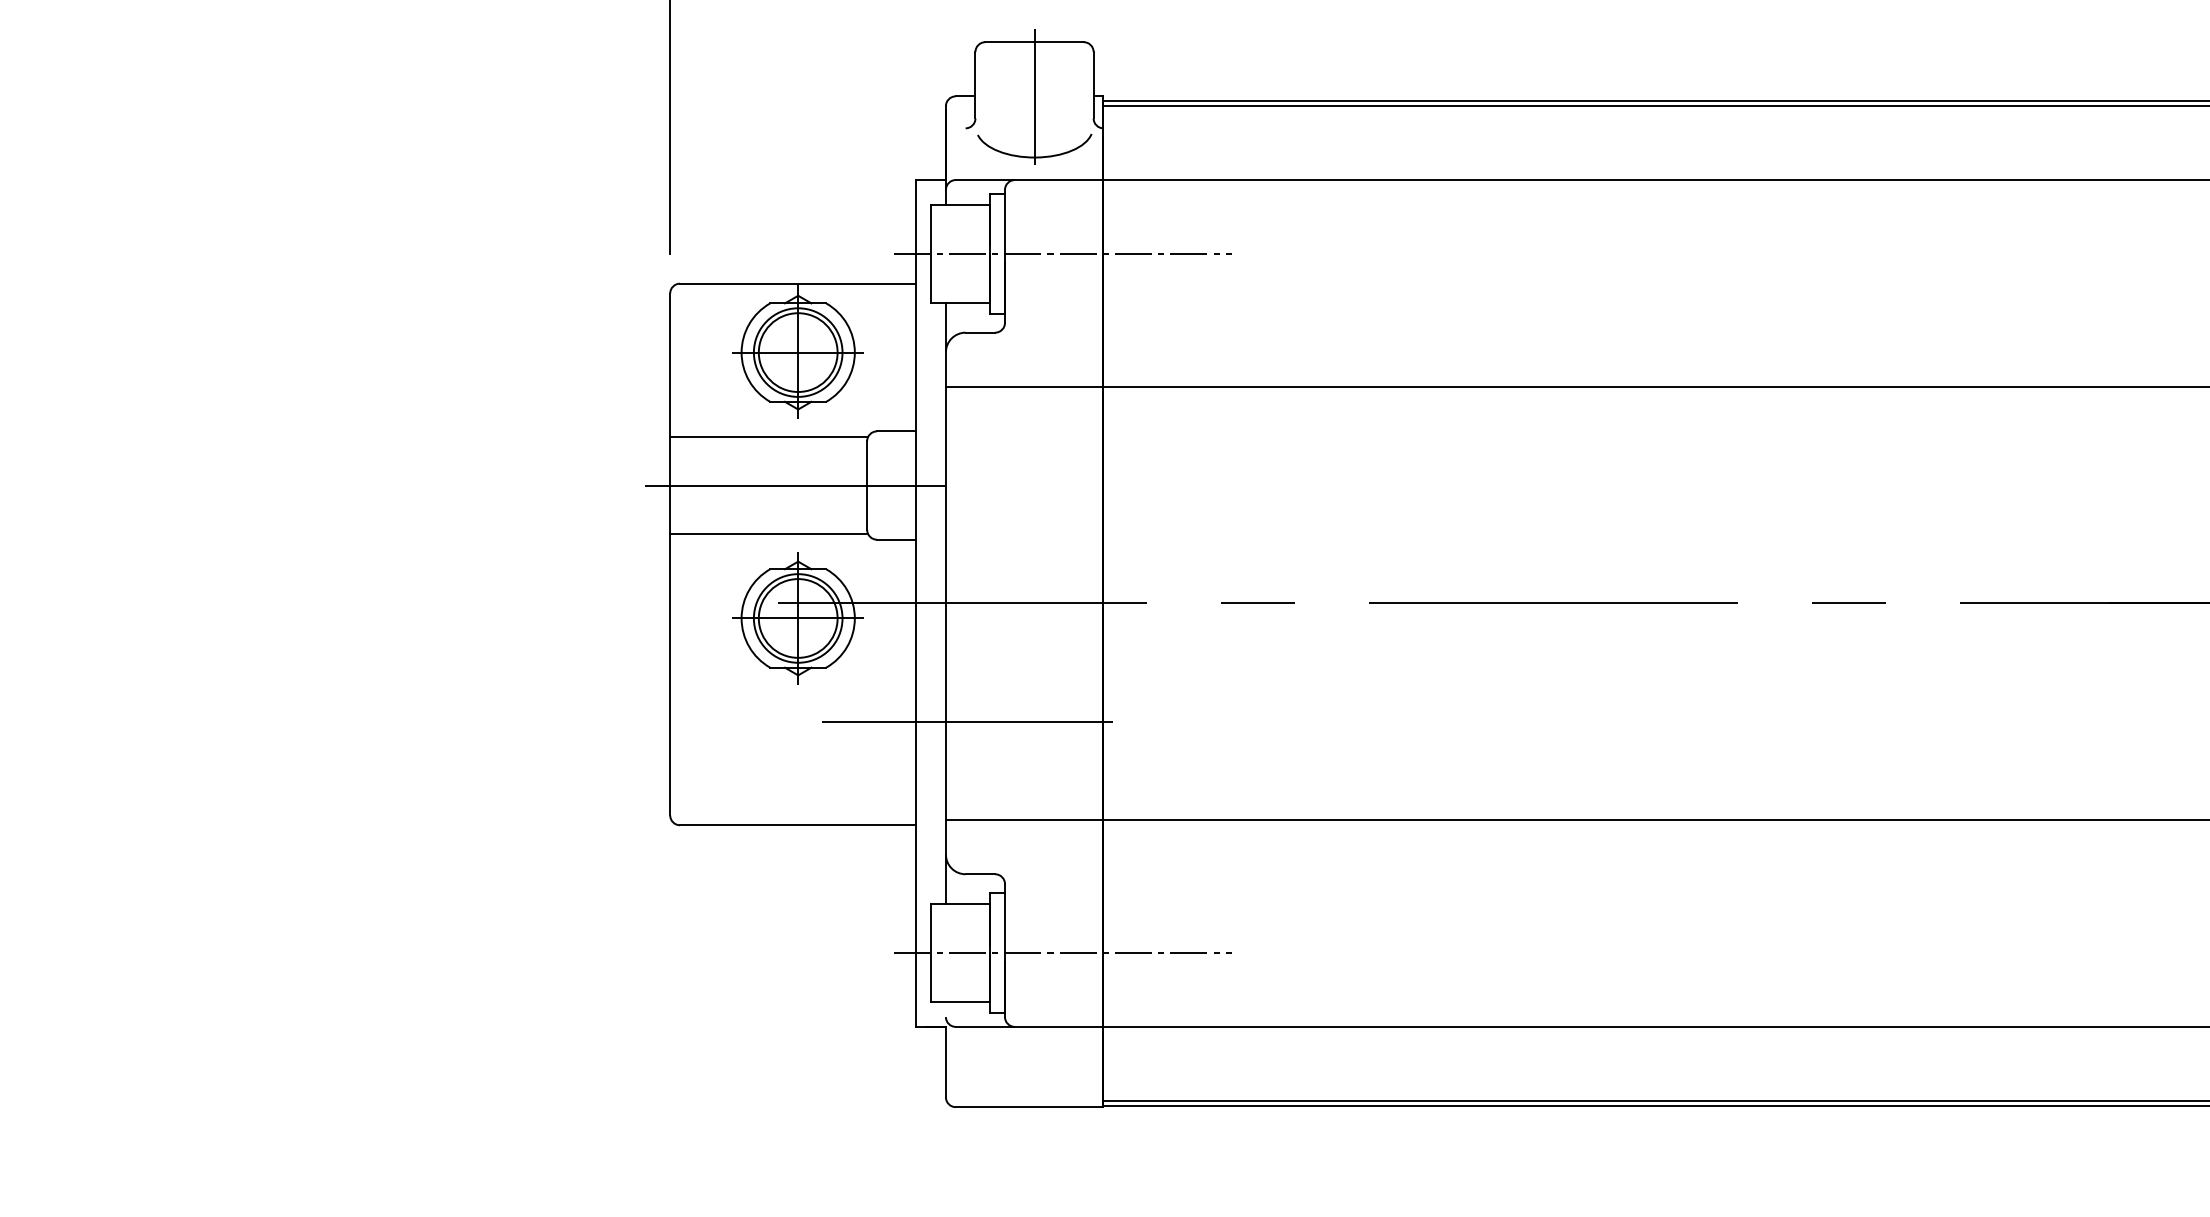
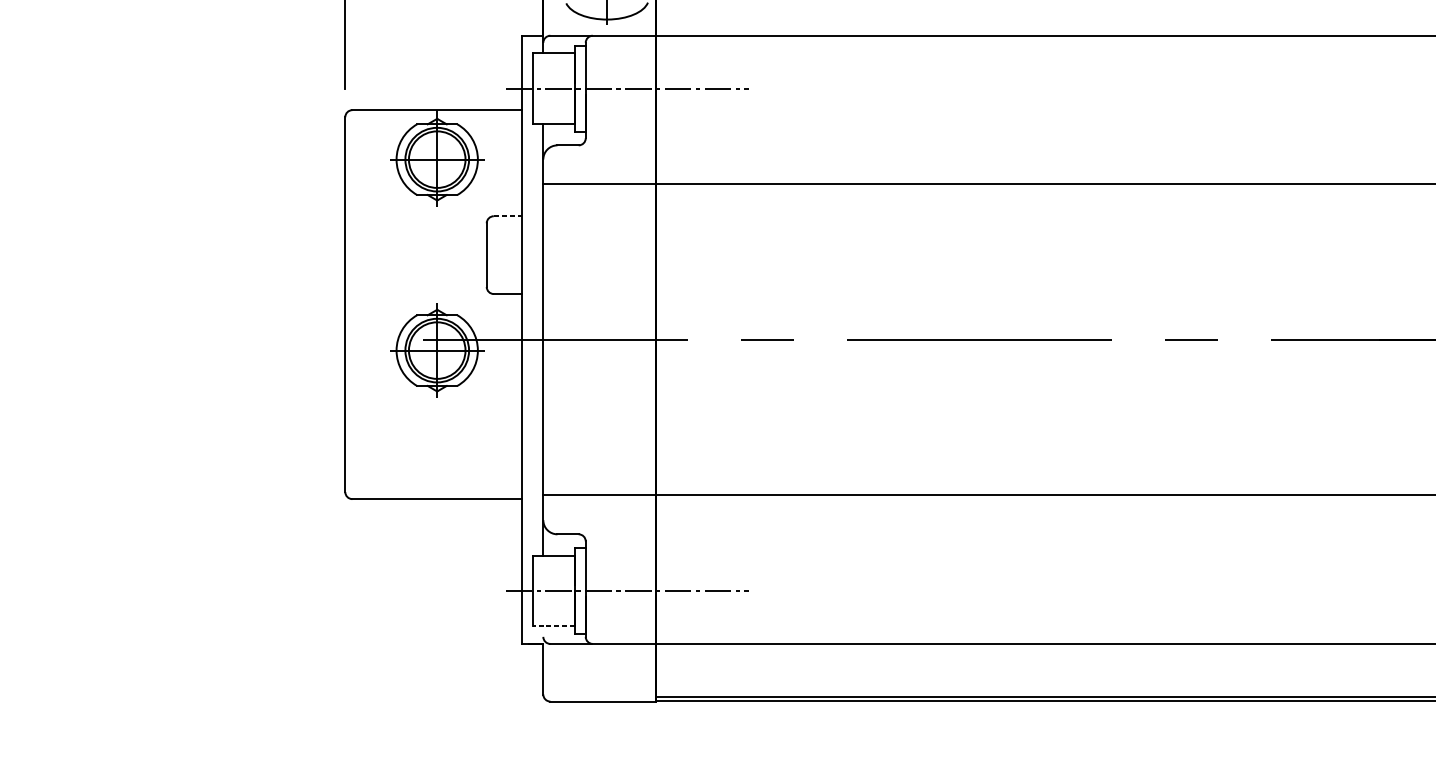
line: (896, 431) -> (507, 216), solid -> dashed
line: (769, 437) -> (416, 220), removed
line: (794, 485) -> (434, 255), removed
line: (769, 533) -> (416, 289), removed
line: (967, 721) -> (558, 424), removed
line: (960, 1002) -> (553, 626), solid -> dashed

